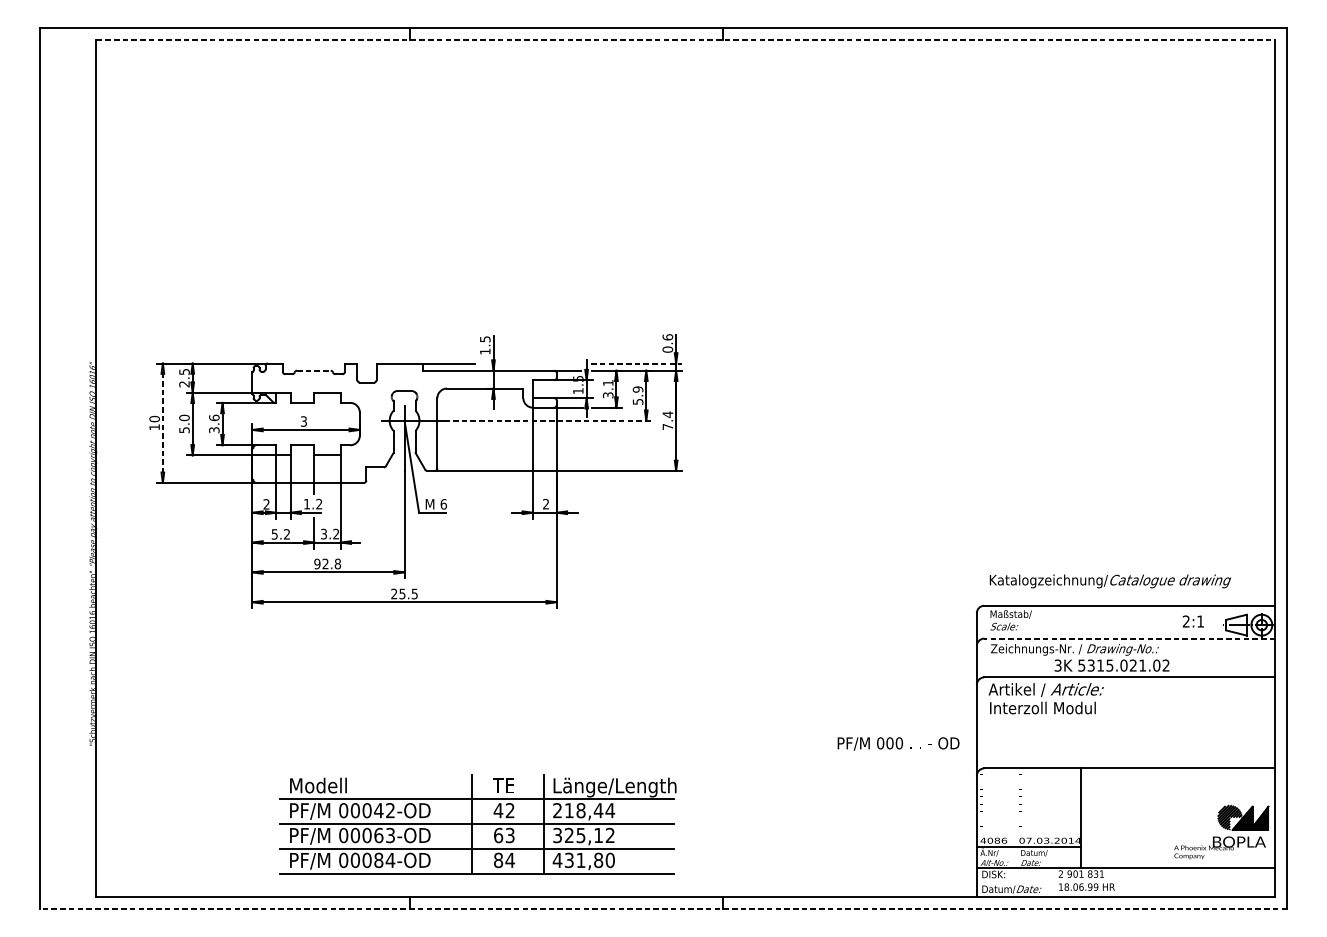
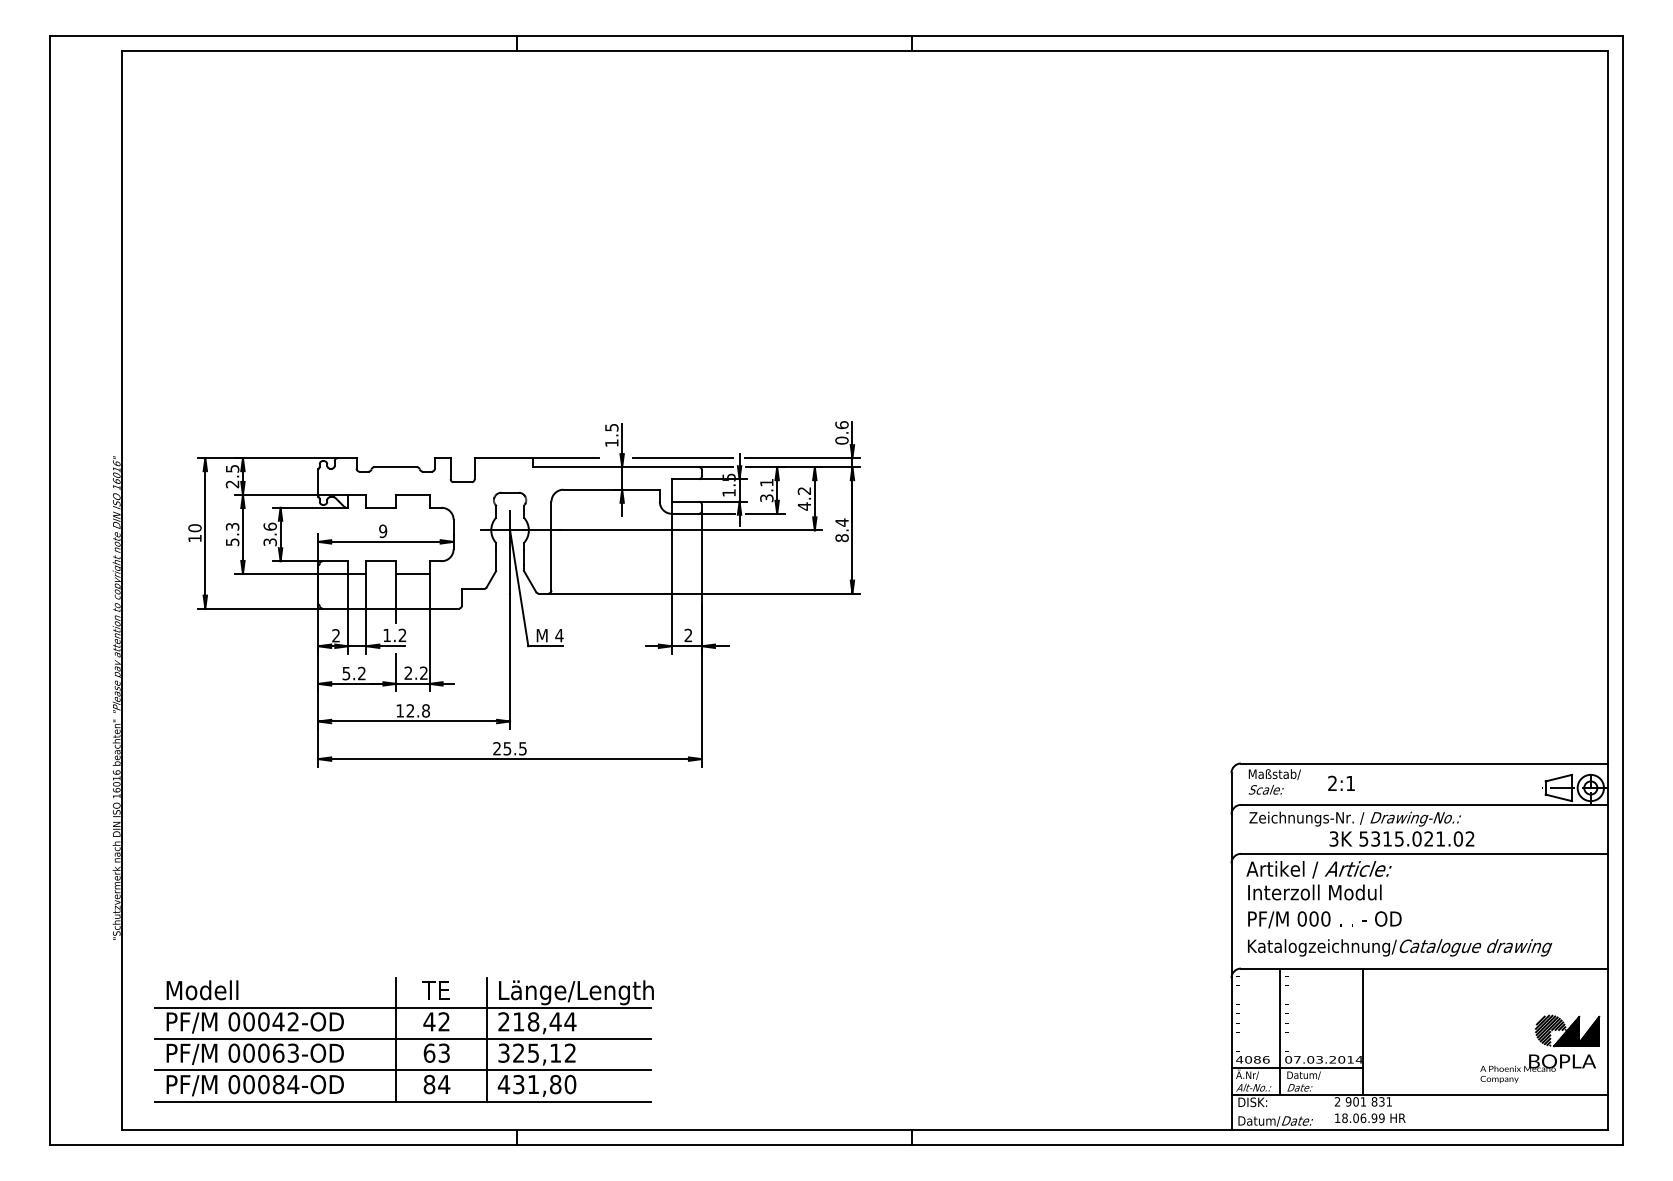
line: (686, 40) -> (865, 50), dashed -> solid
line: (541, 363) -> (682, 458), added
line: (637, 363) -> (803, 458), dashed -> solid
line: (314, 370) -> (396, 467), dashed -> solid
text: (638, 395) -> (804, 498), 5.9 -> 4.2
text: (184, 417) -> (232, 526), 5.0 -> 5.3
text: (304, 420) -> (383, 530), 3 -> 9
line: (548, 420) -> (691, 530), dashed -> solid
line: (162, 423) -> (205, 533), dashed -> solid
text: (667, 427) -> (841, 538), 7.4 -> 8.4
text: (443, 504) -> (559, 635), 6 -> 4
text: (324, 534) -> (408, 673), 3.2 -> 2.2
text: (317, 563) -> (400, 710), 92.8 -> 12.8
text: (1110, 581) -> (1400, 947), moved
text: (1193, 620) -> (1341, 782), moved
line: (1129, 638) -> (1423, 804), dashed -> solid
text: (898, 743) -> (1324, 919), moved
line: (1015, 818) -> (1280, 1031), added
part: (477, 824) -> (403, 1039), moved
line: (663, 908) -> (836, 1145), dashed -> solid

